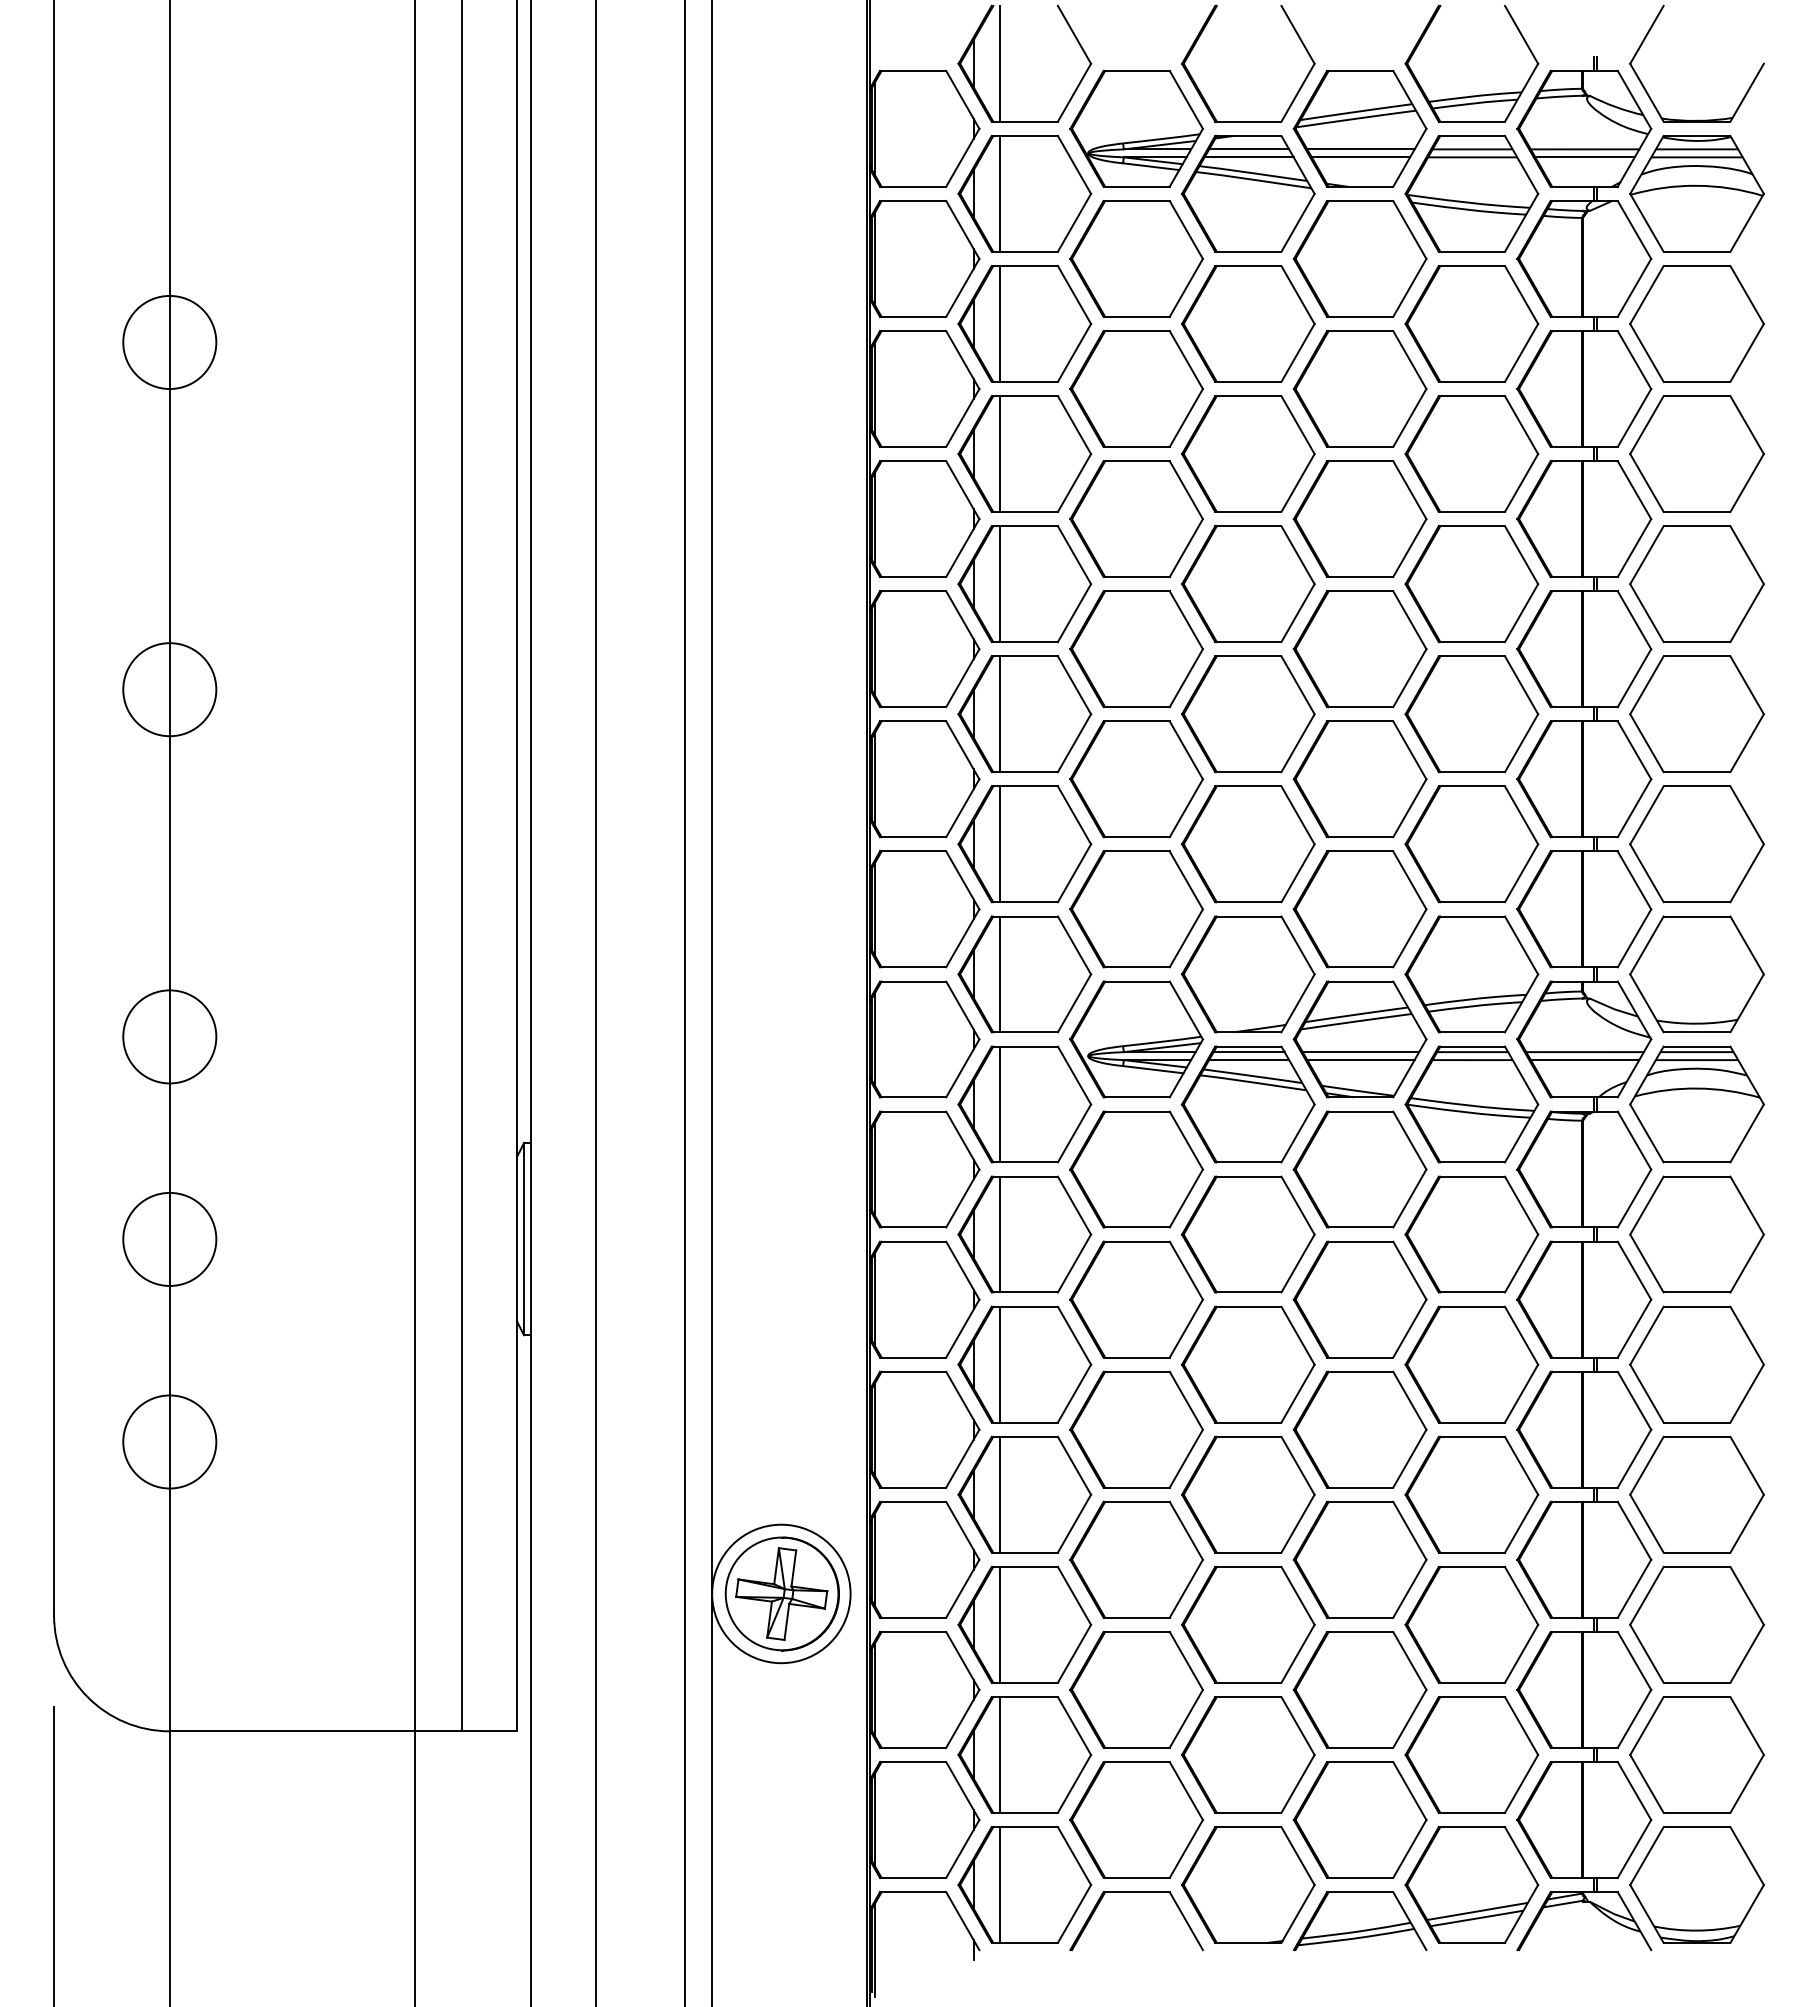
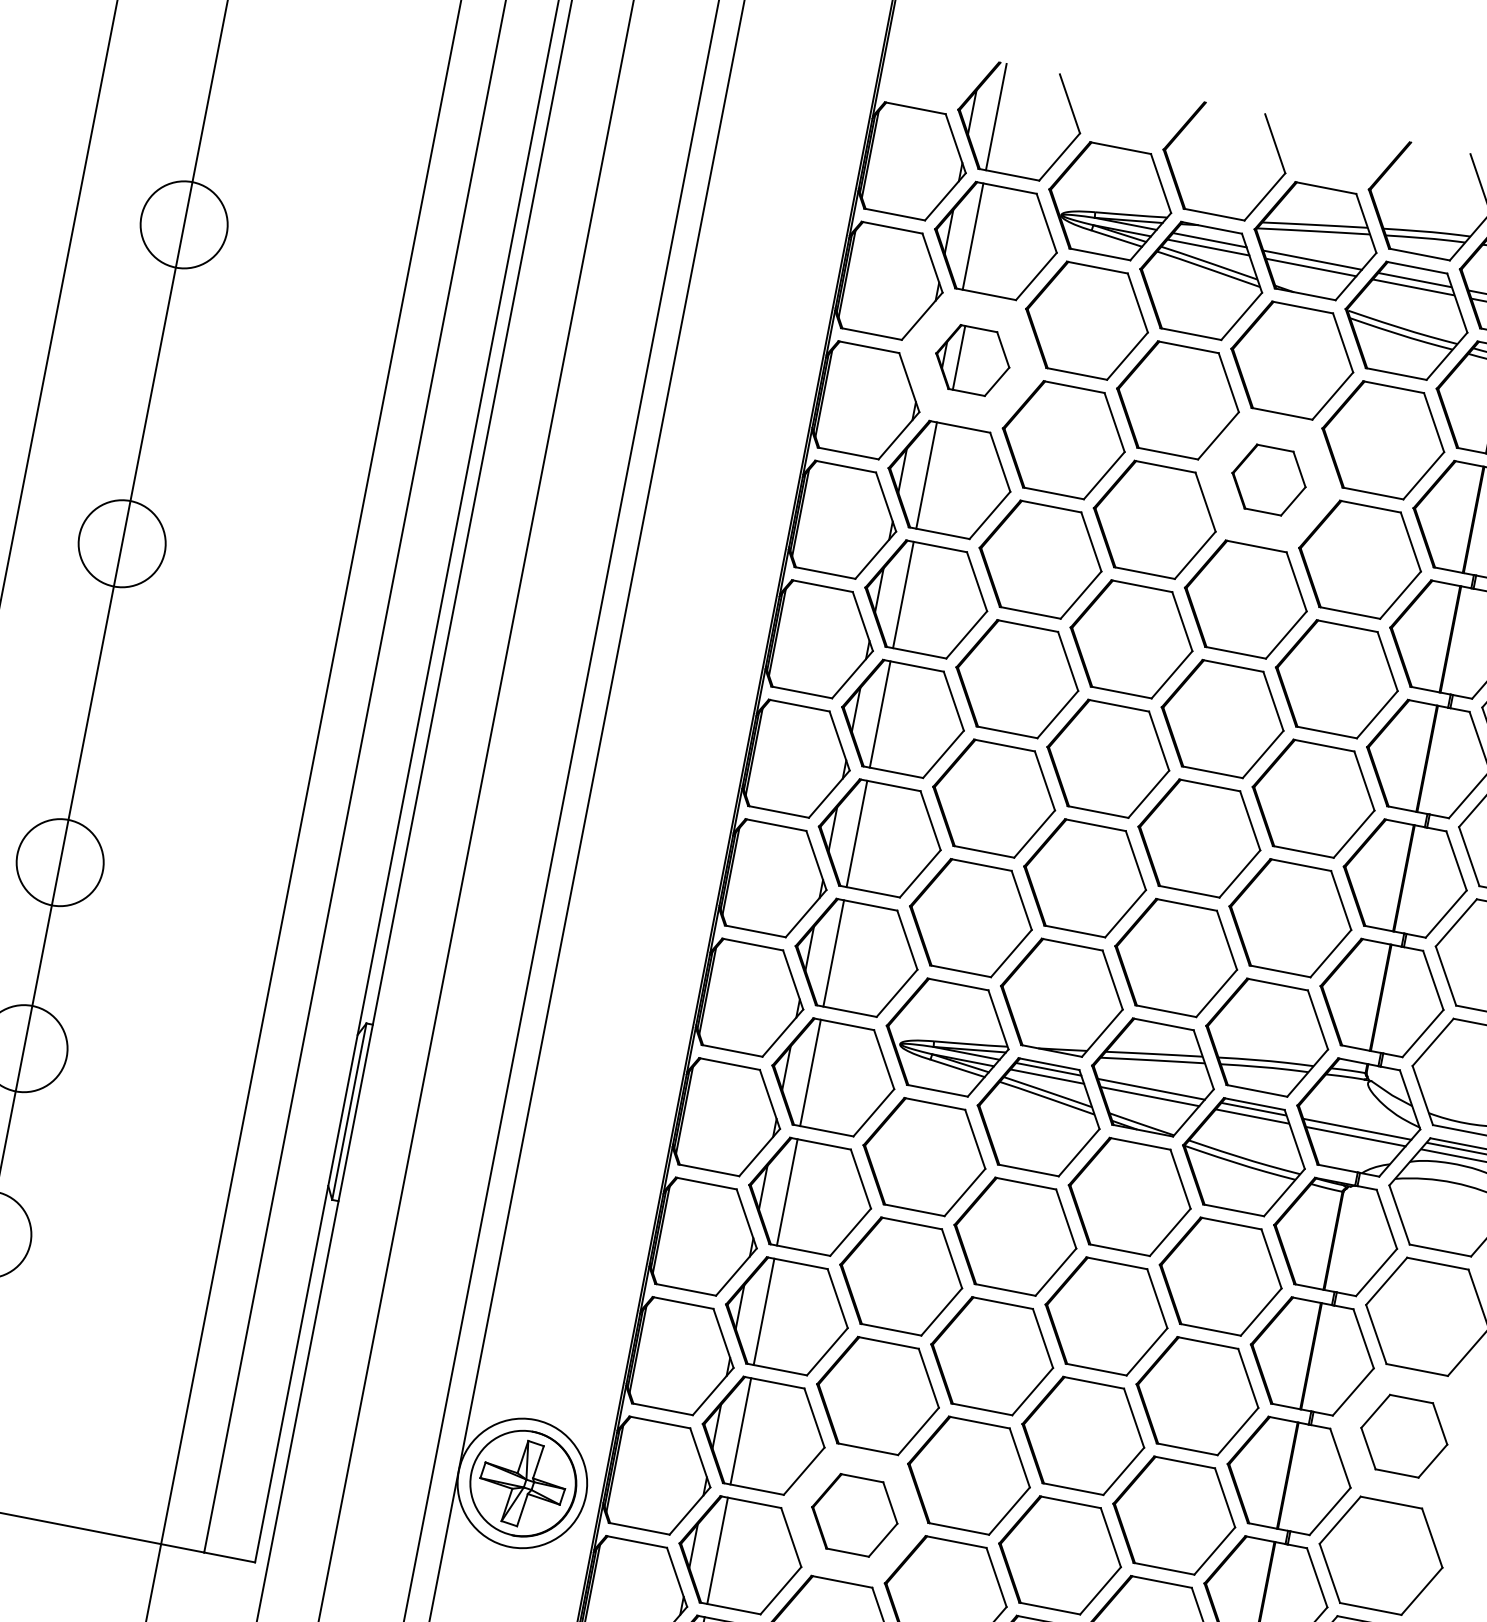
part: (1024, 323) -> (972, 360), size x0.6
part: (1359, 388) -> (1268, 479), size x0.6
part: (1696, 1364) -> (1403, 1436), size x0.7
part: (1136, 1559) -> (854, 1515), size x0.7

